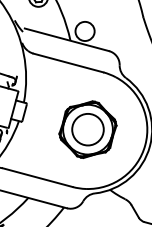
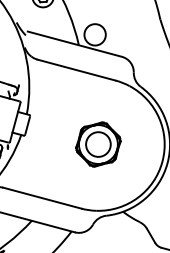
part: (88, 129) -> (98, 144), size x0.7

